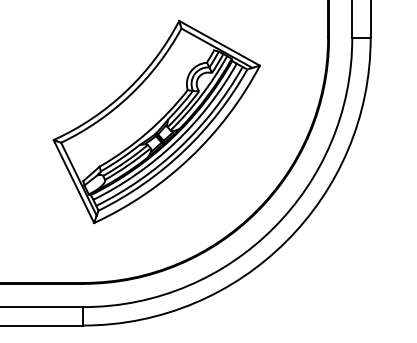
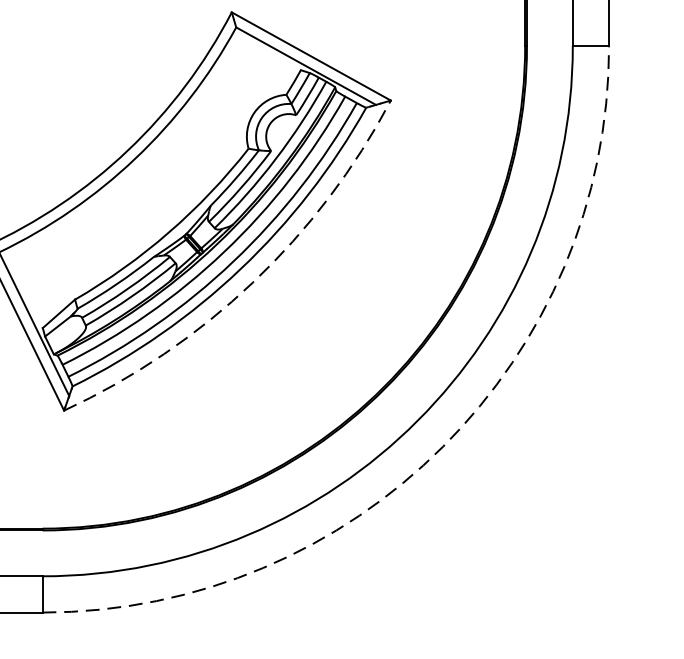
arc: (189, 158) -> (252, 283), solid -> dashed
arc: (286, 241) -> (443, 446), solid -> dashed

